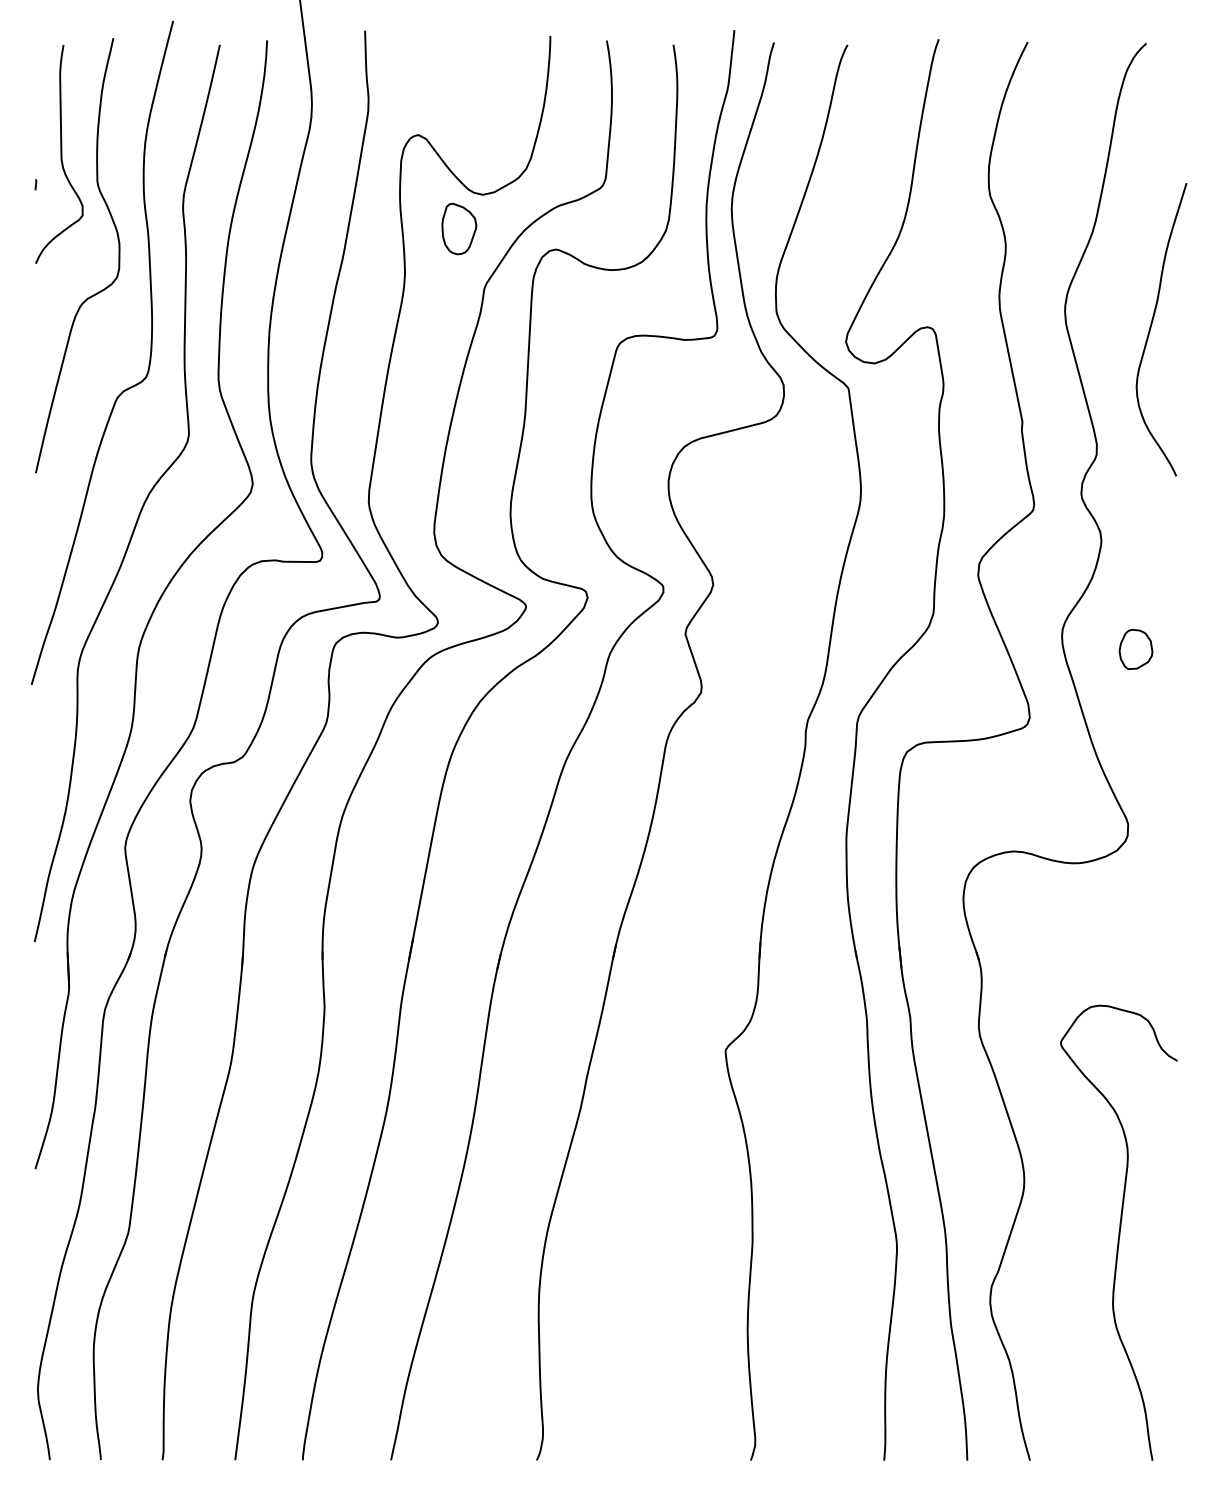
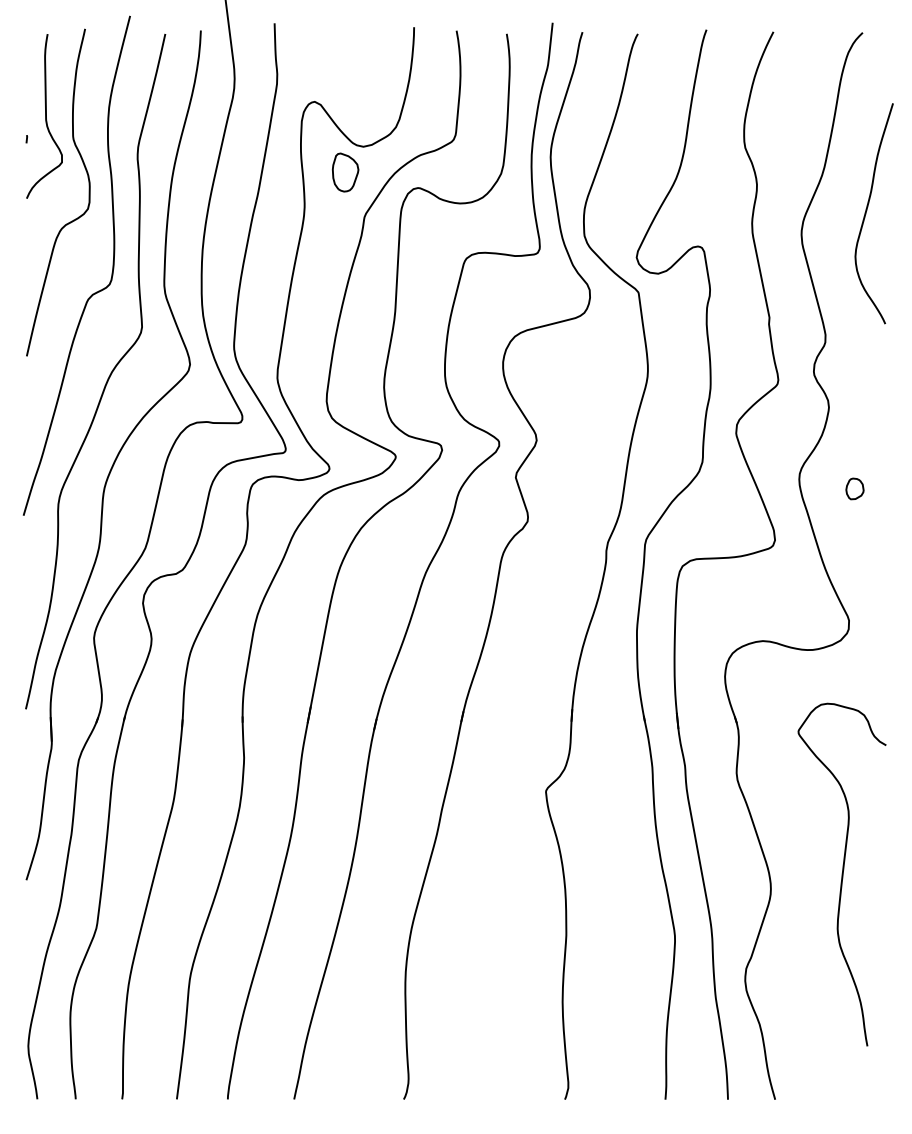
curve: (1151, 328) -> (866, 212), moved
part: (1135, 648) -> (854, 488), size x0.7
curve: (1118, 1232) -> (841, 874), moved

